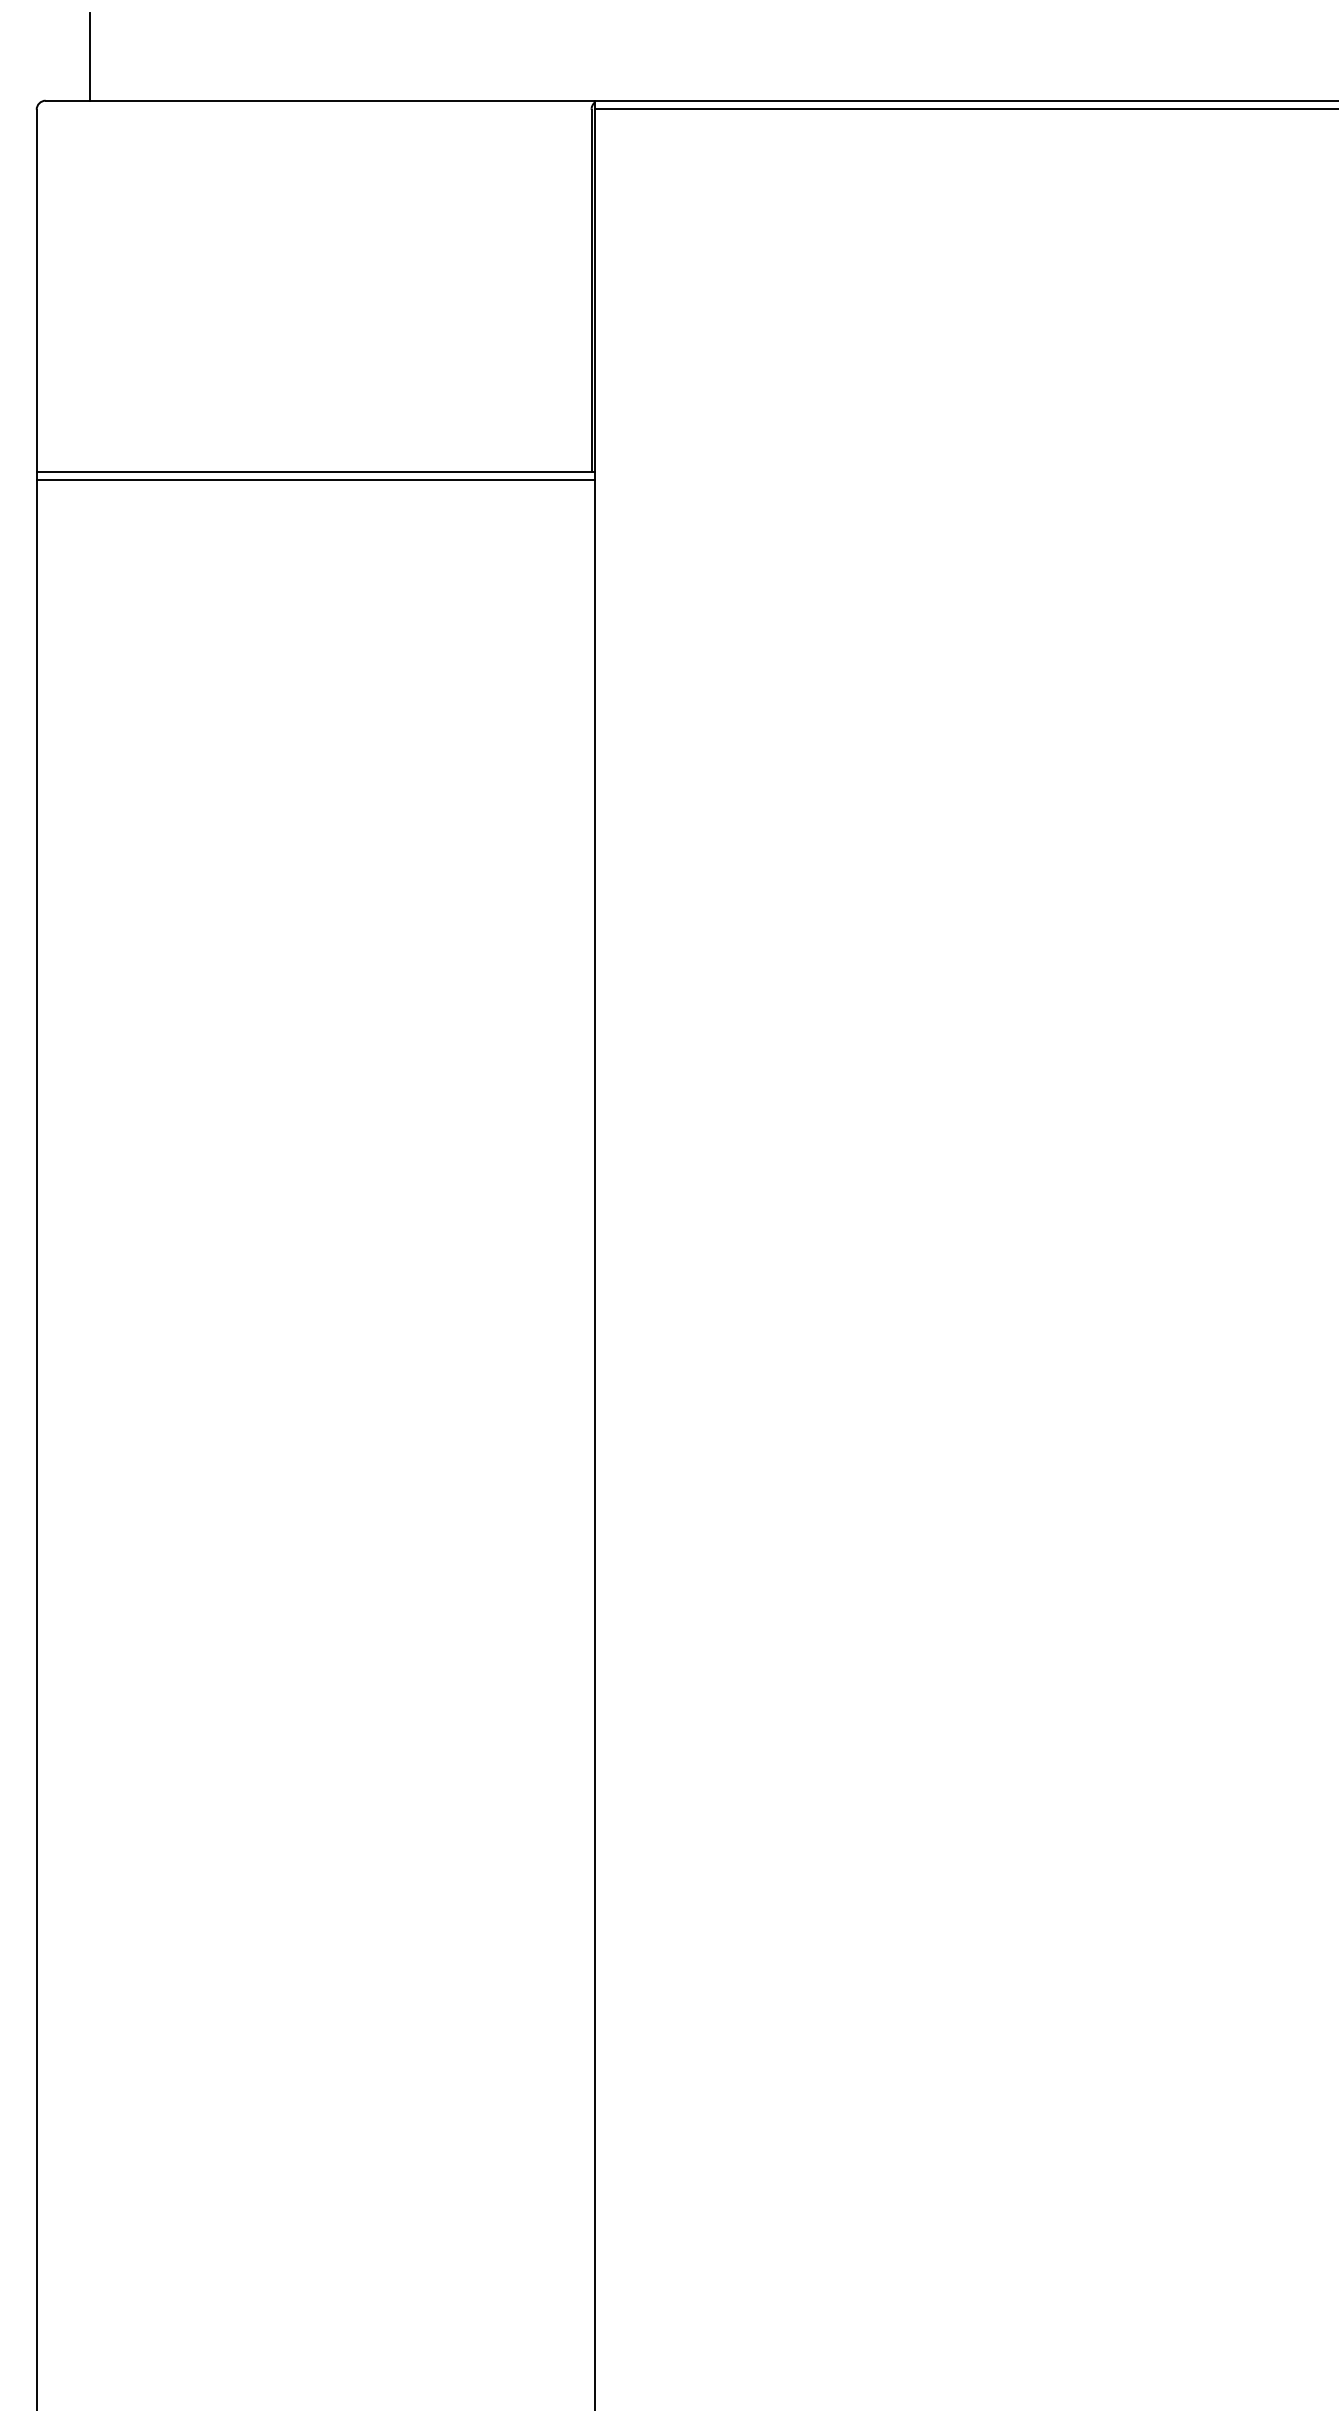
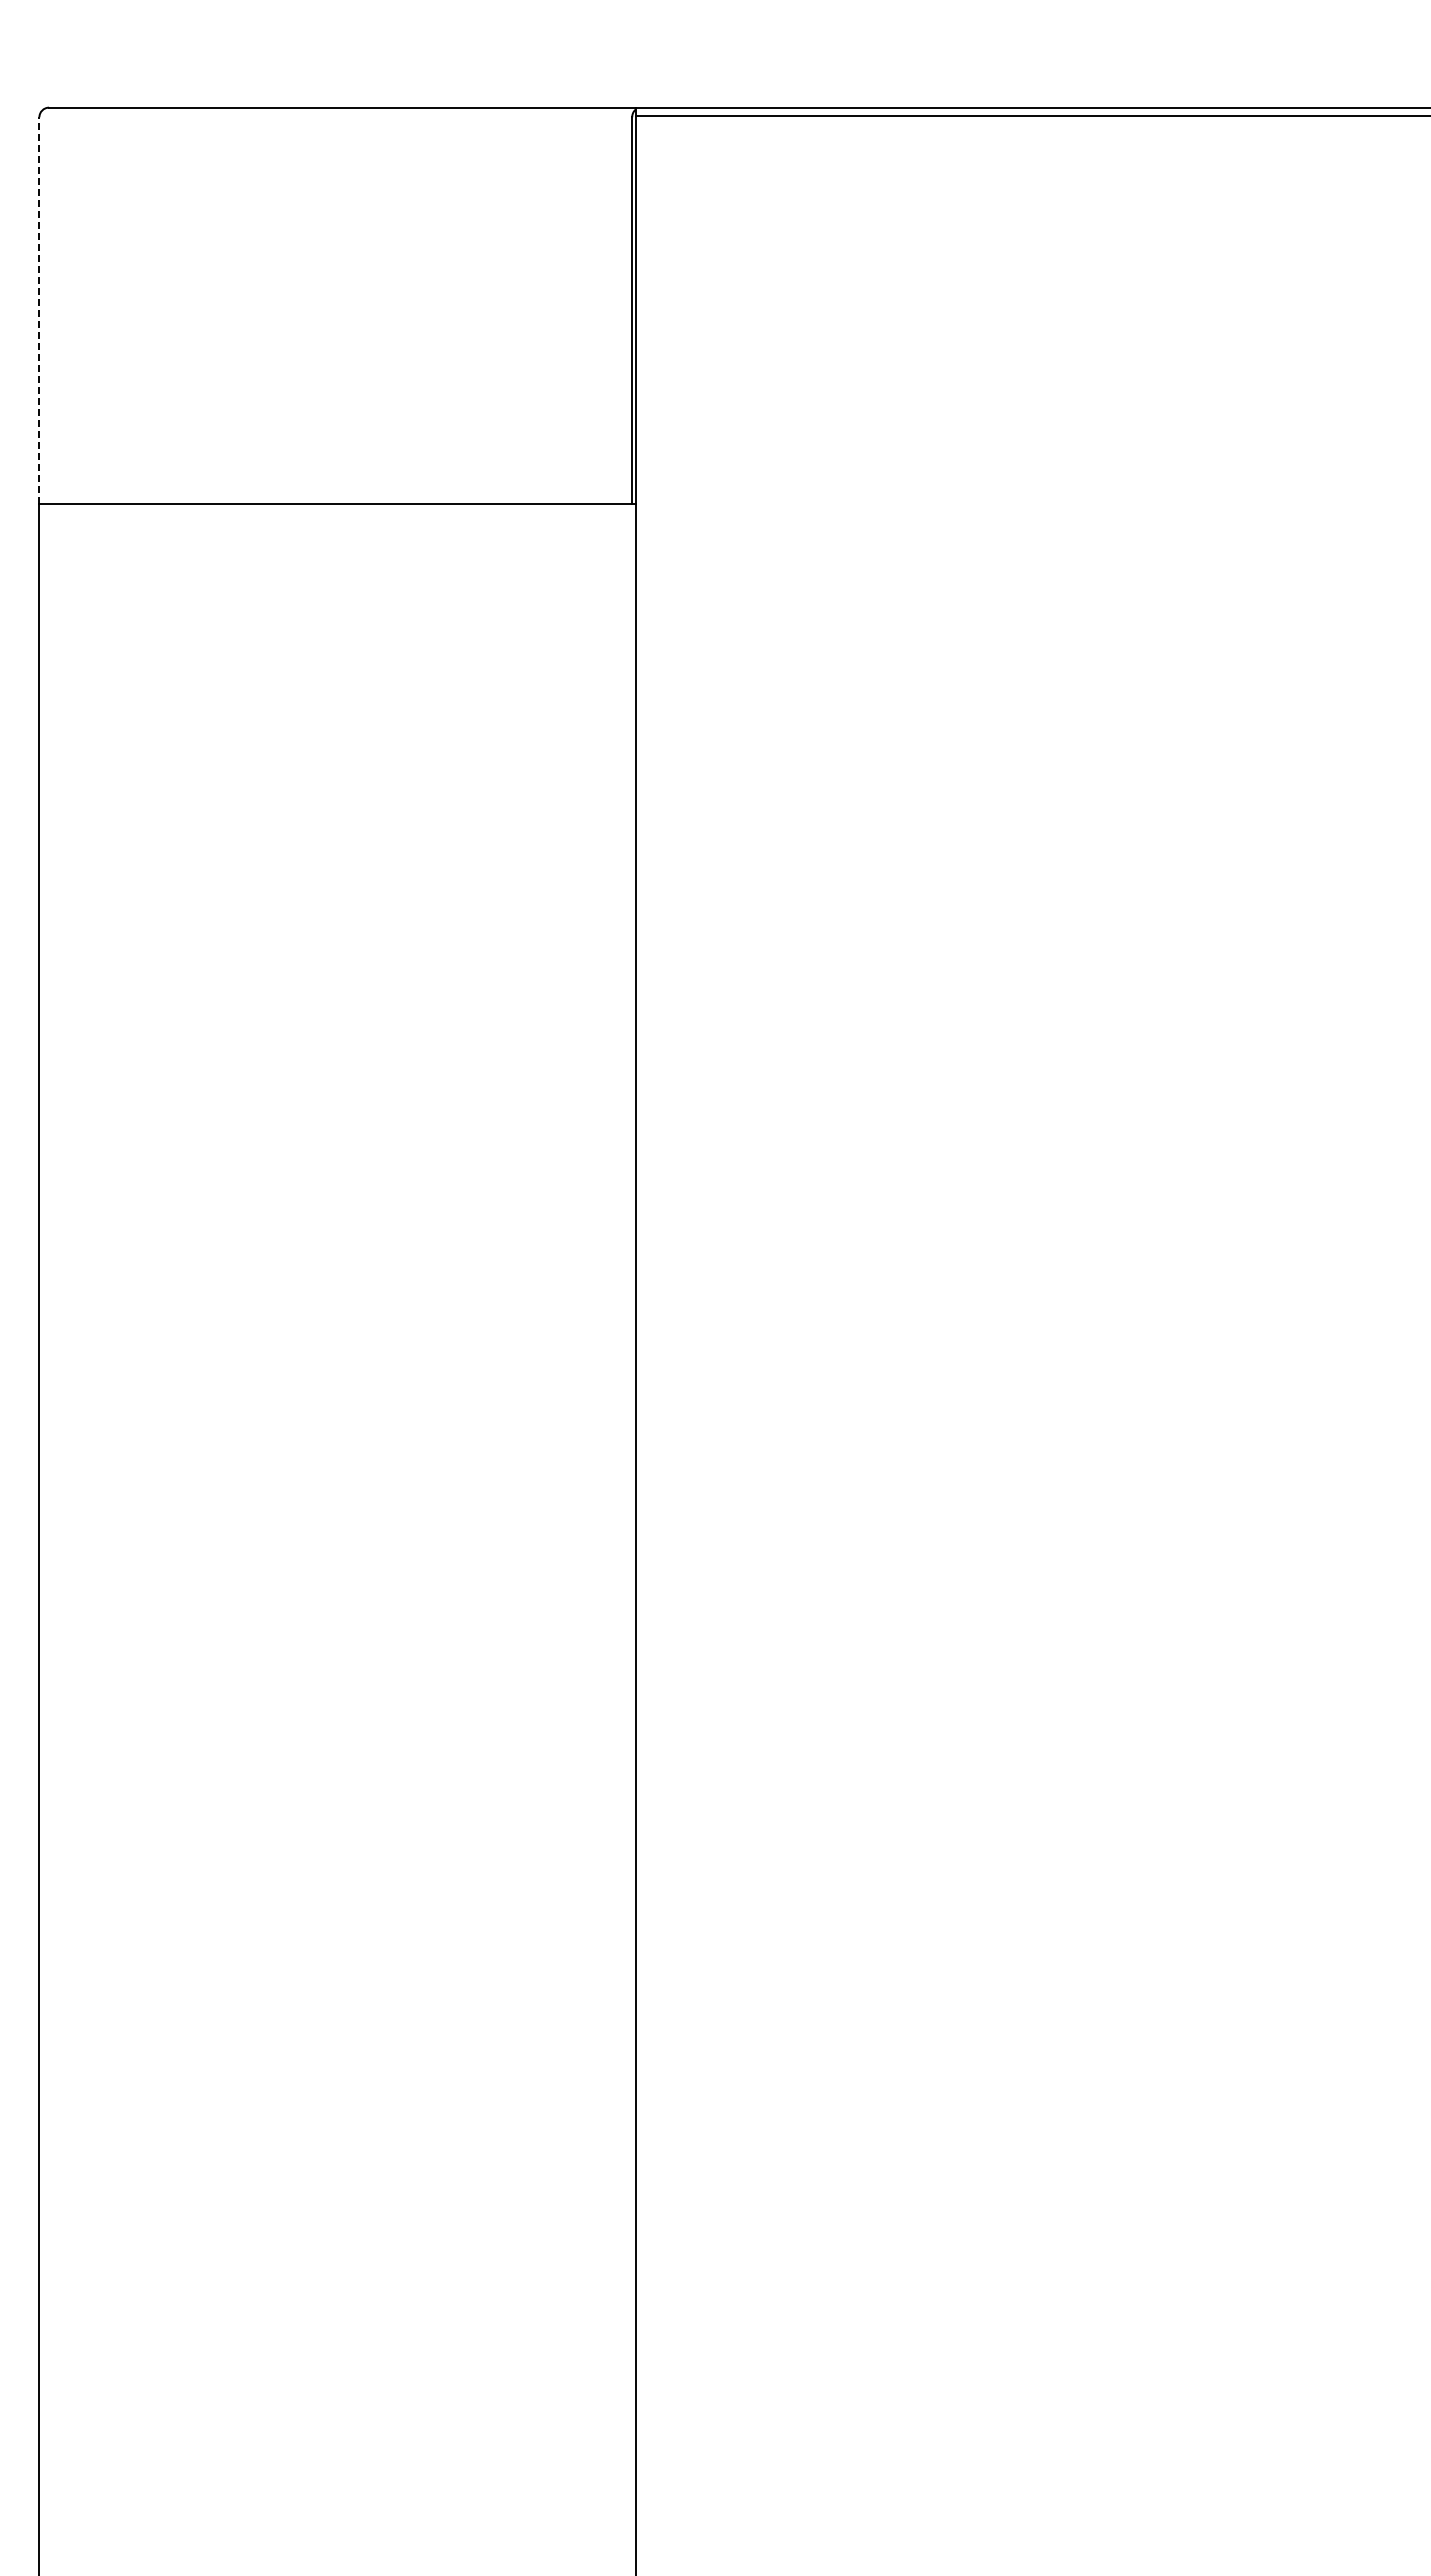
line: (90, 56) -> (96, 60), removed
line: (36, 290) -> (39, 310), solid -> dashed
line: (315, 479) -> (337, 512), removed

